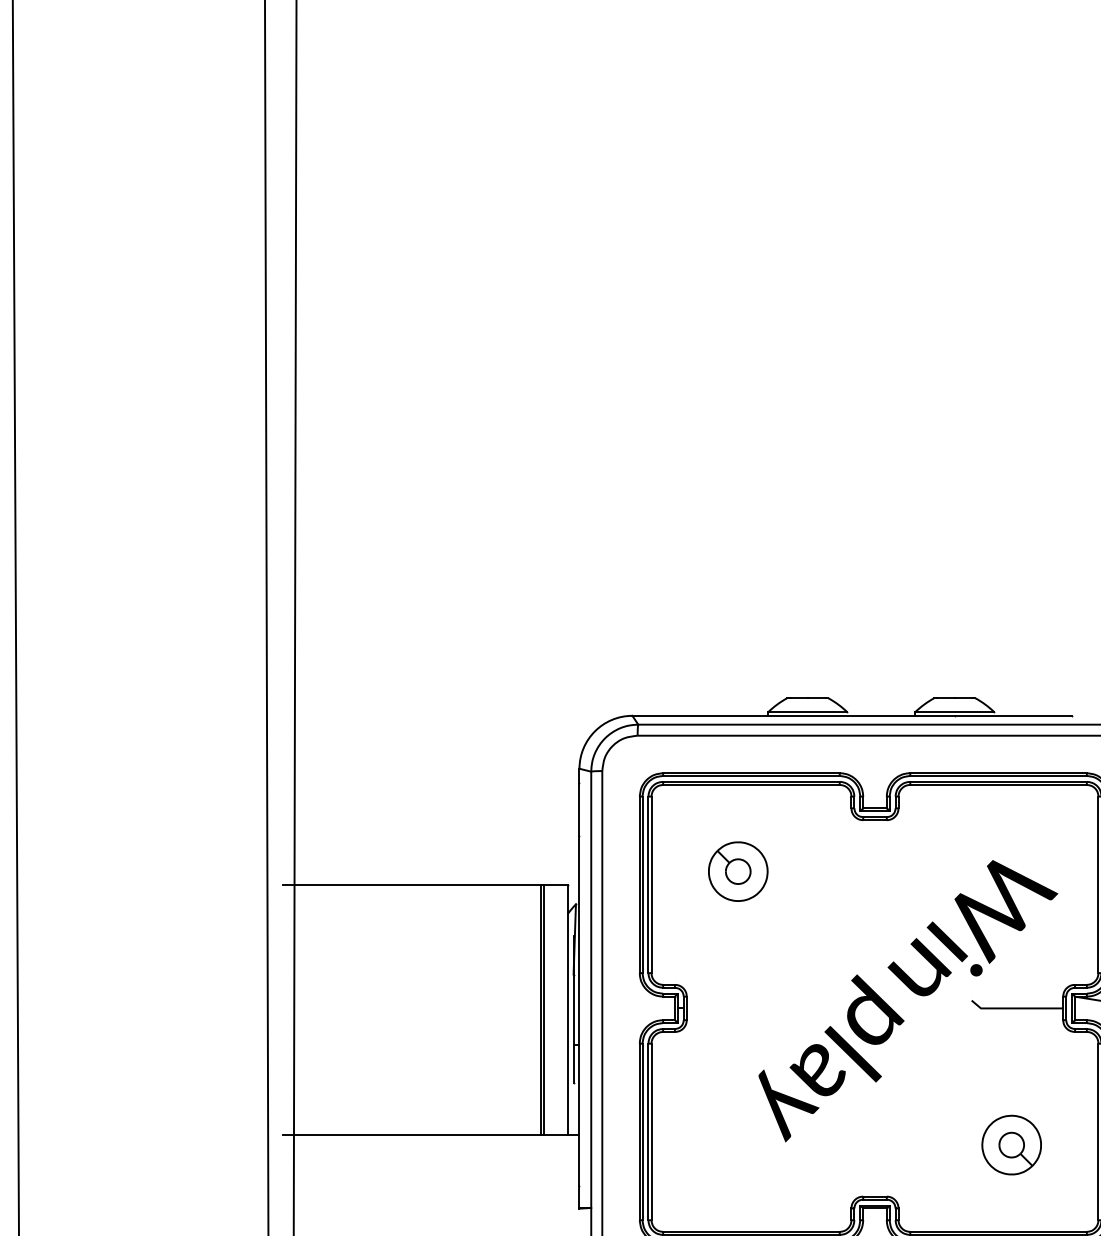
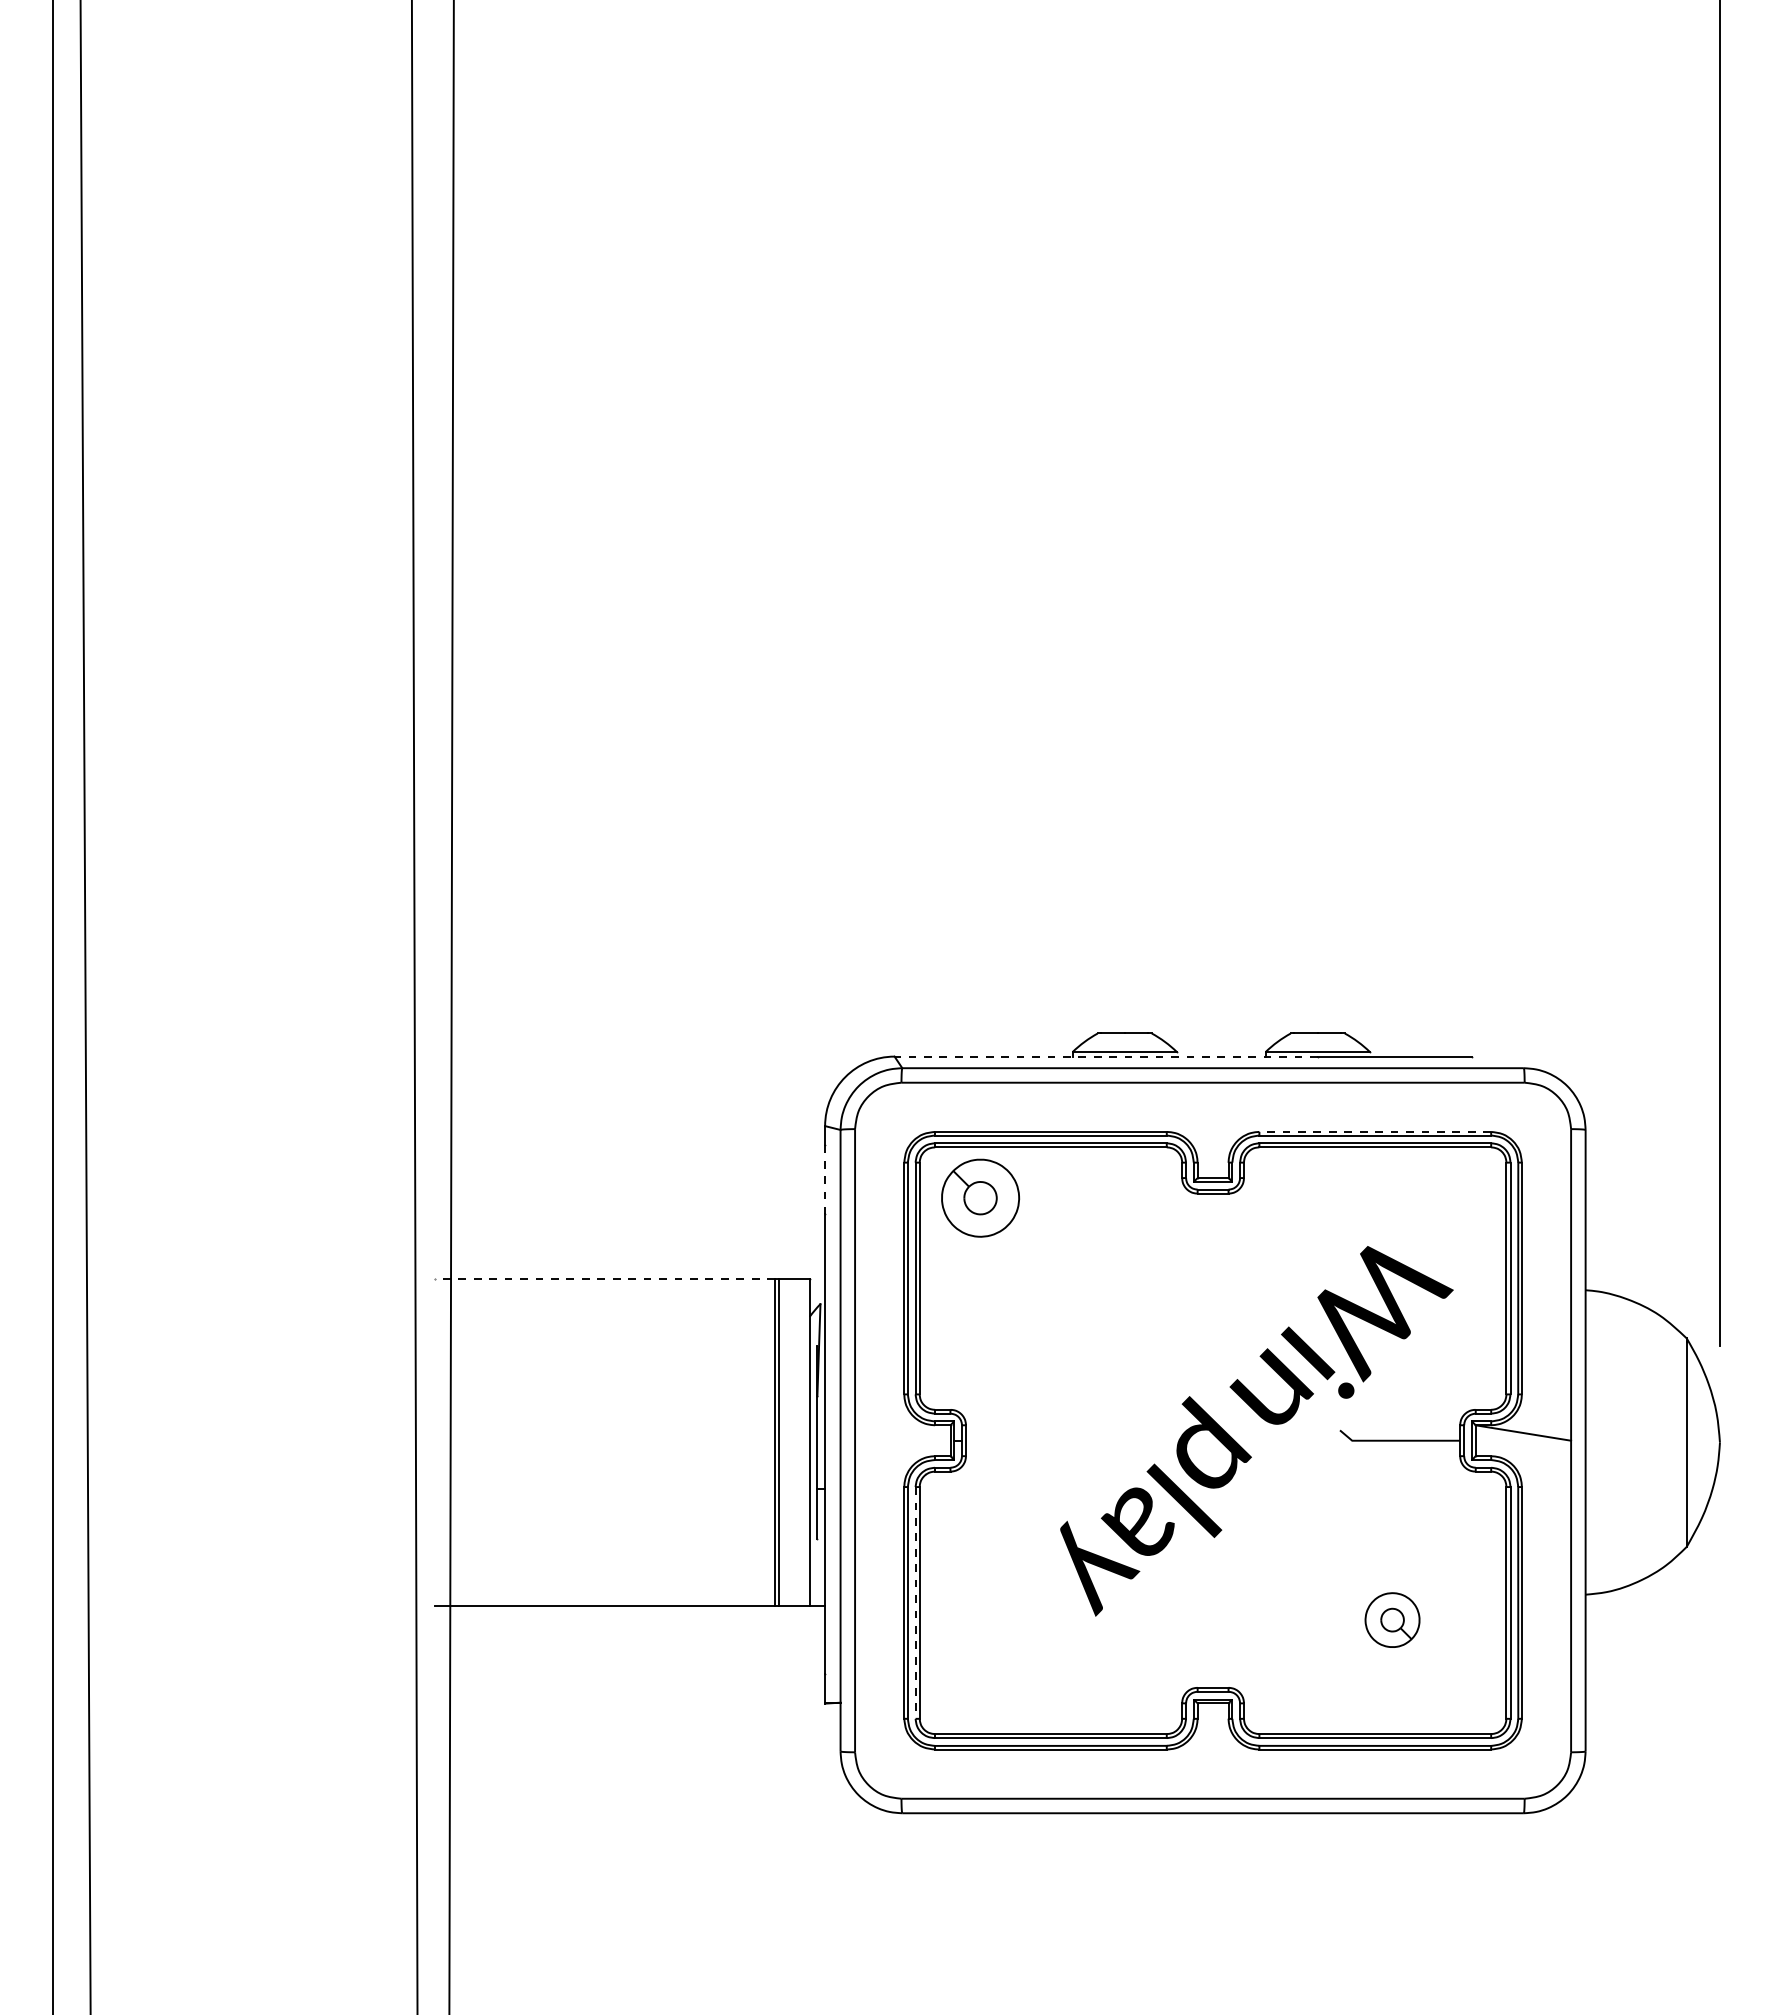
line: (793, 715) -> (1106, 1056), solid -> dashed
line: (998, 772) -> (1375, 1131), solid -> dashed
line: (579, 810) -> (825, 1180), solid -> dashed
part: (738, 871) -> (980, 1197), moved
line: (412, 884) -> (605, 1278), solid -> dashed
line: (648, 1131) -> (915, 1602), solid -> dashed
part: (1011, 1144) -> (1392, 1619), size x0.7

